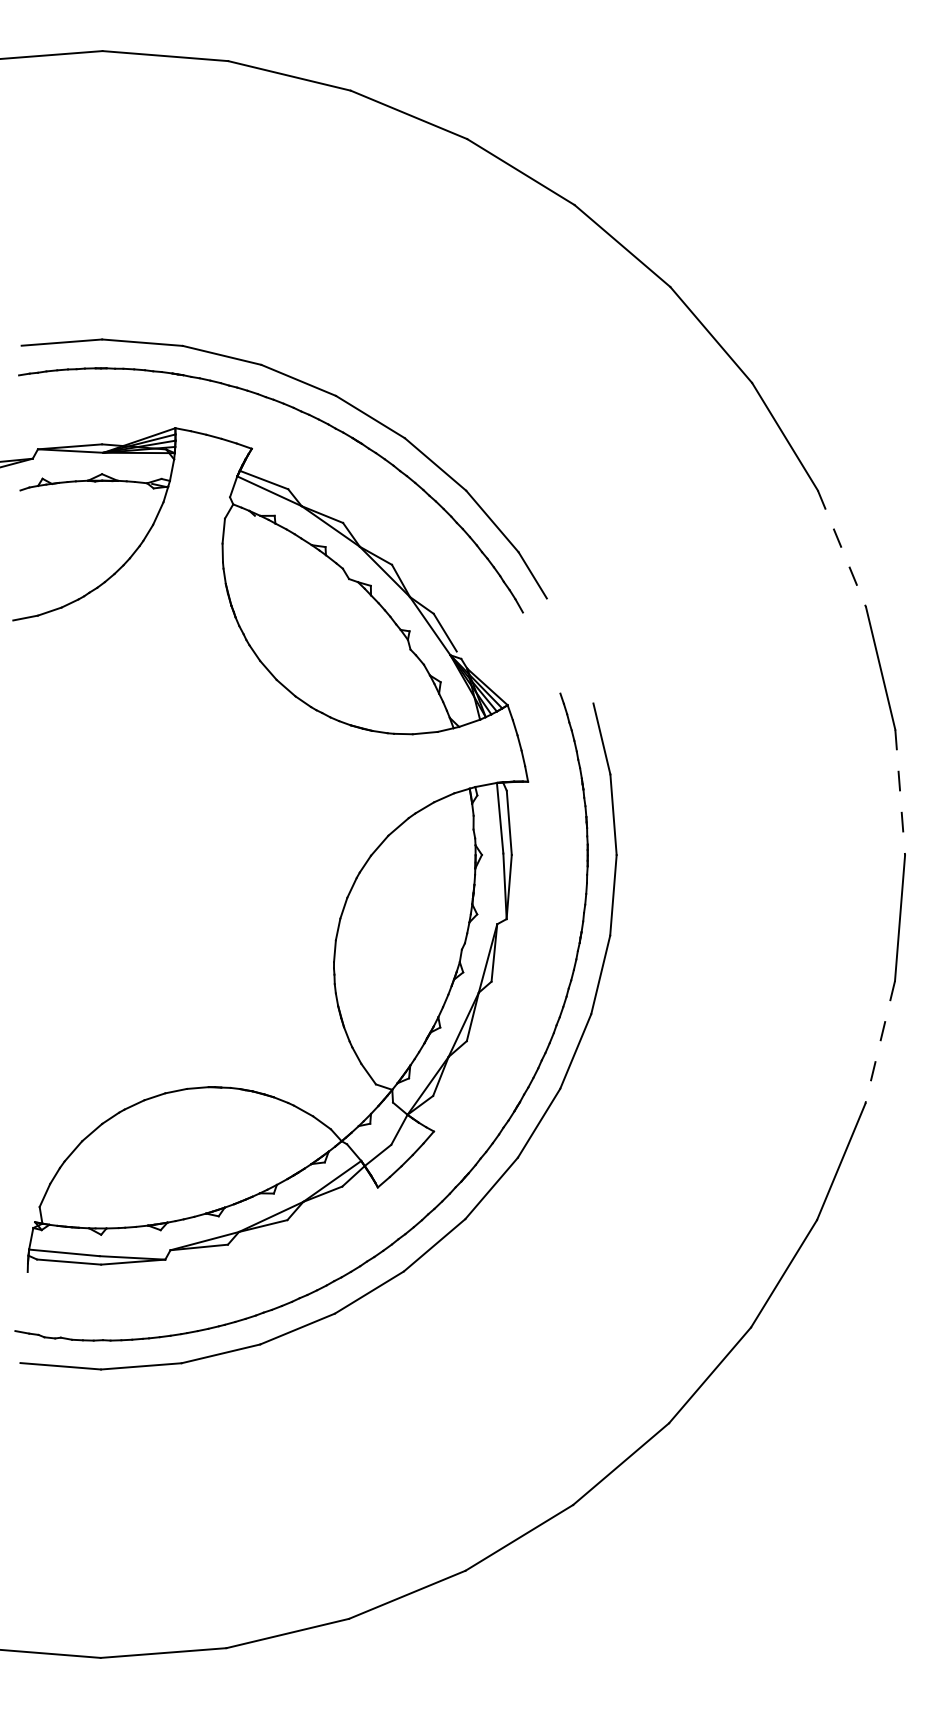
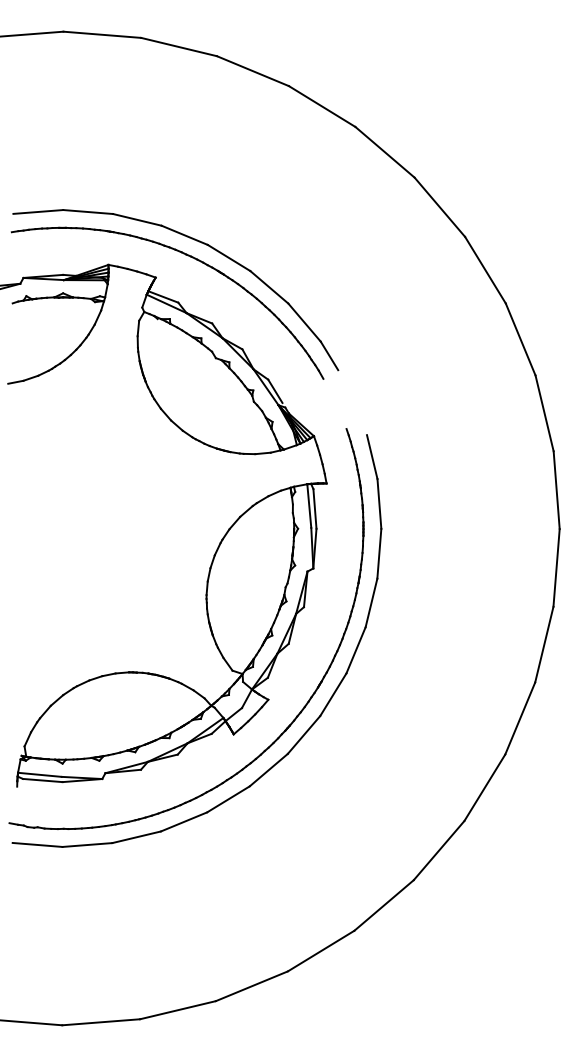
line: (841, 548) -> (520, 339), dashed -> solid
line: (899, 793) -> (556, 490), dashed -> solid
line: (880, 1042) -> (544, 644), dashed -> solid

